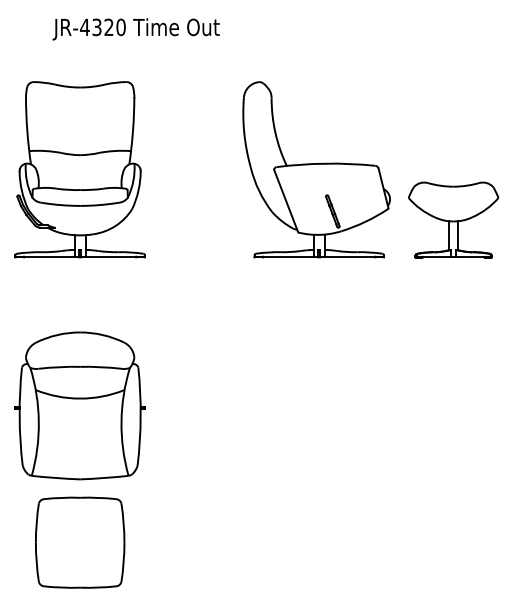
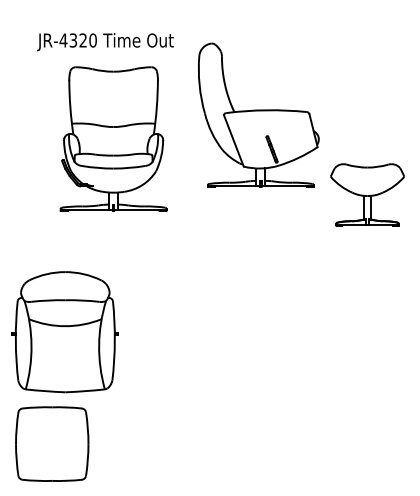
text: (135, 29) -> (104, 42), moved
part: (79, 169) -> (113, 138), moved
part: (316, 169) -> (258, 115), moved
part: (453, 219) -> (367, 194), moved
part: (80, 542) -> (52, 443), moved

